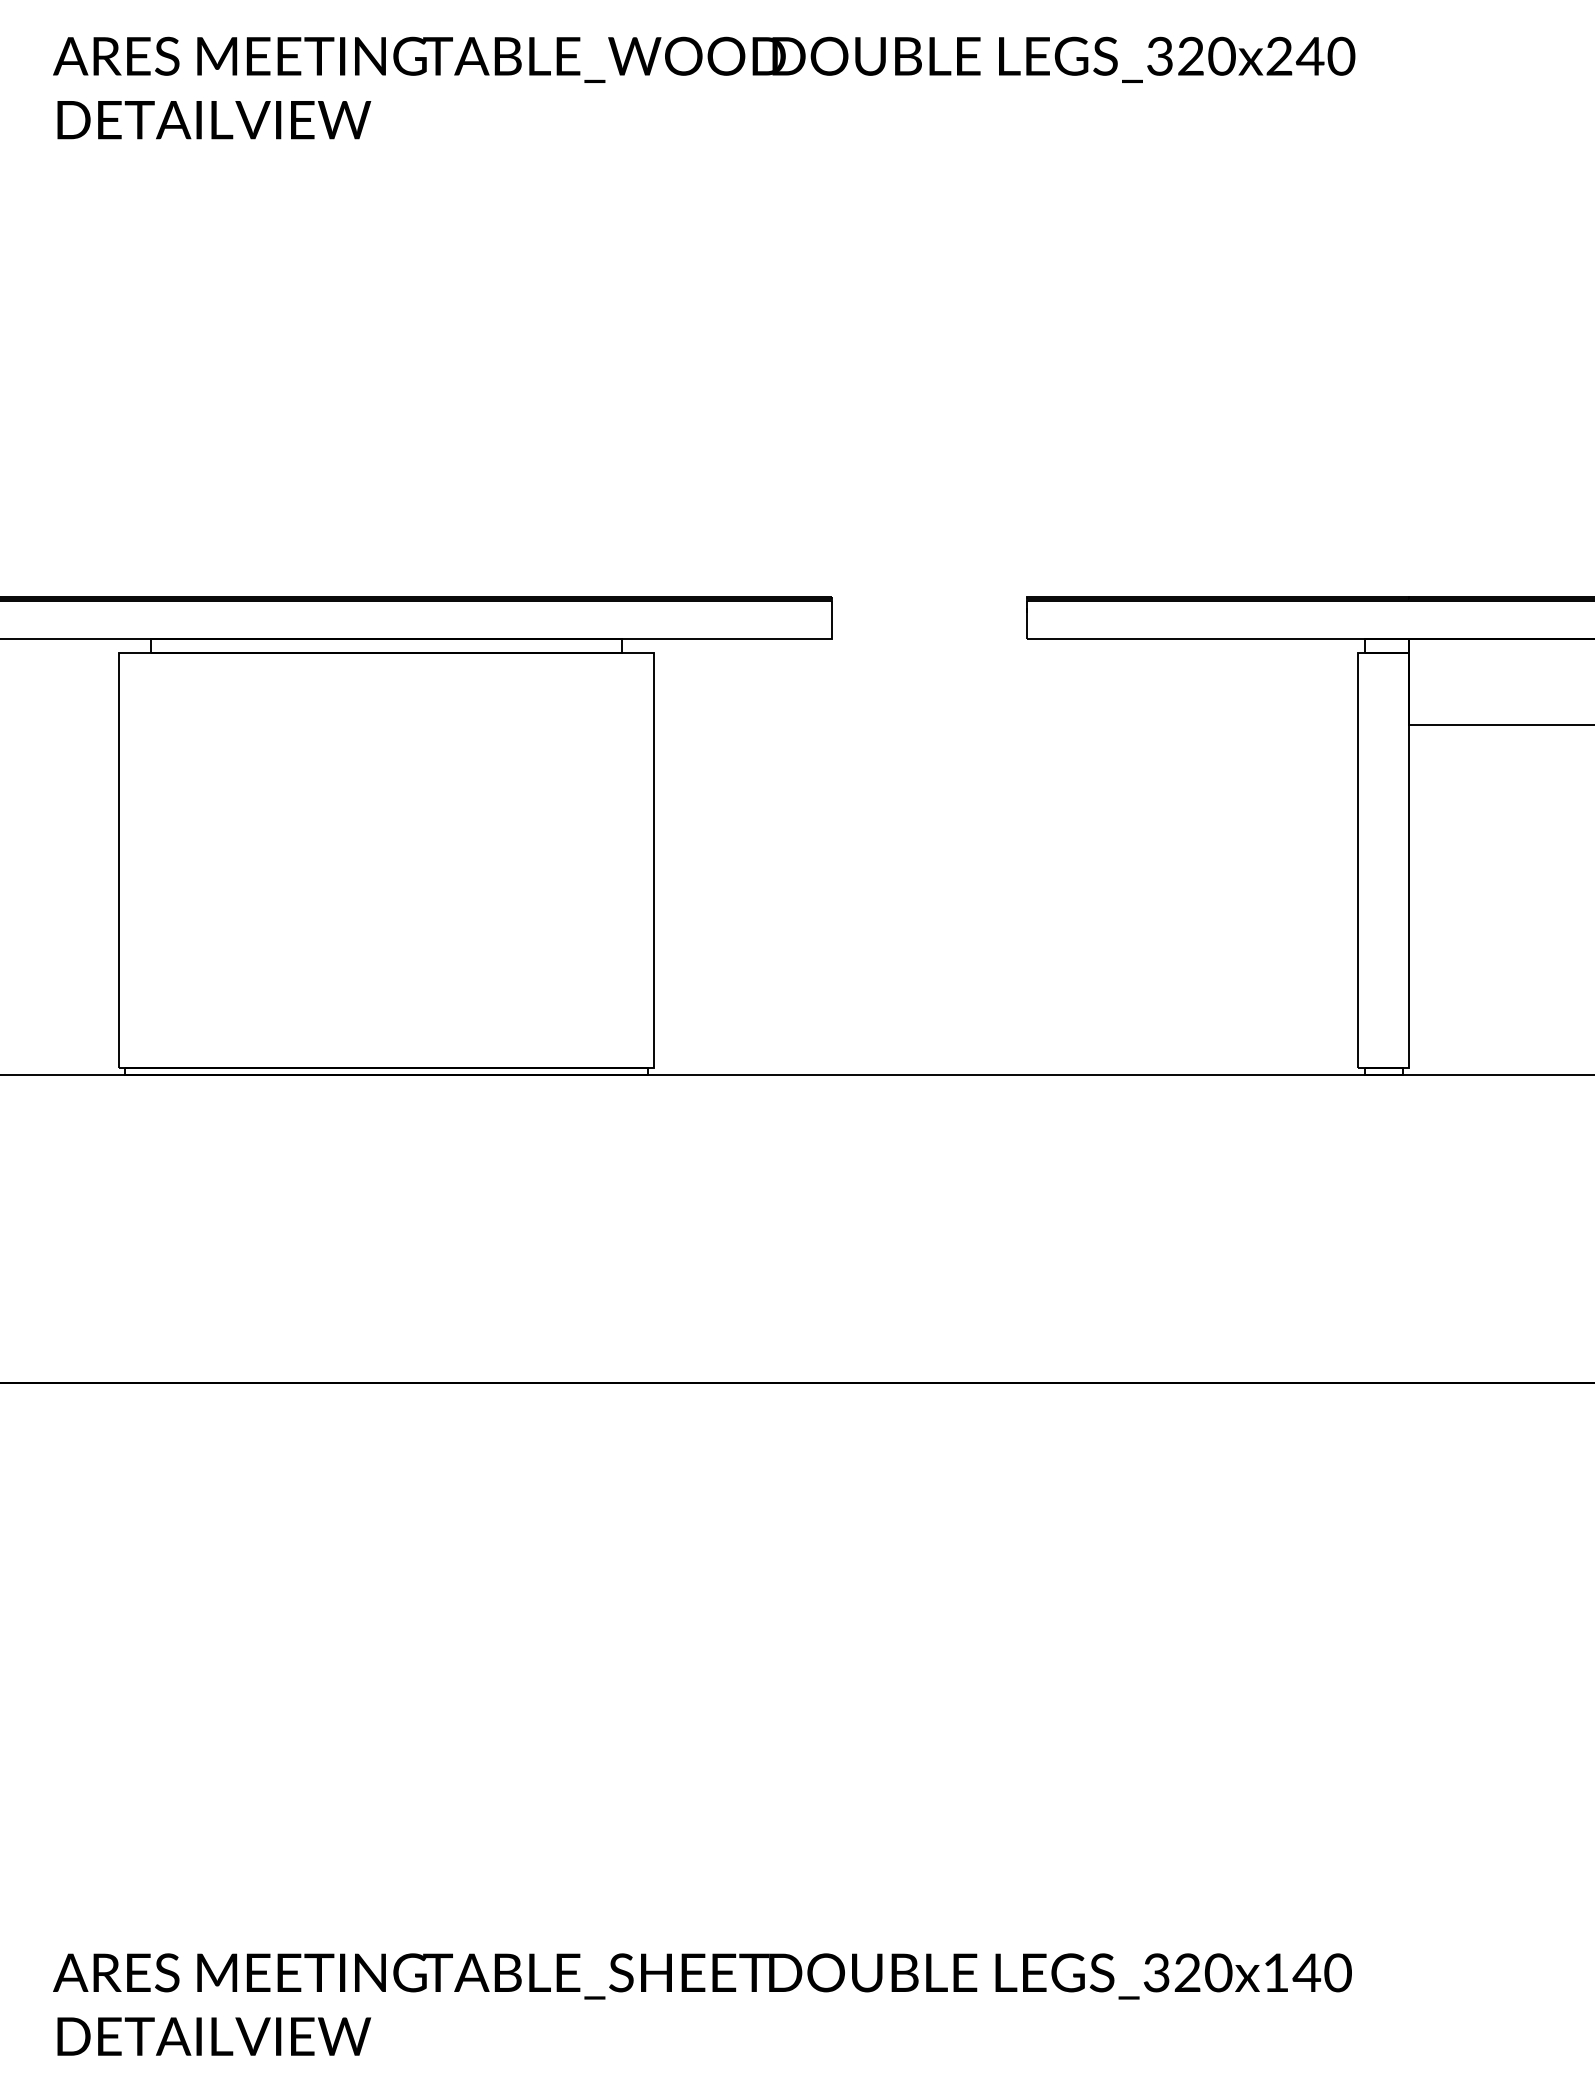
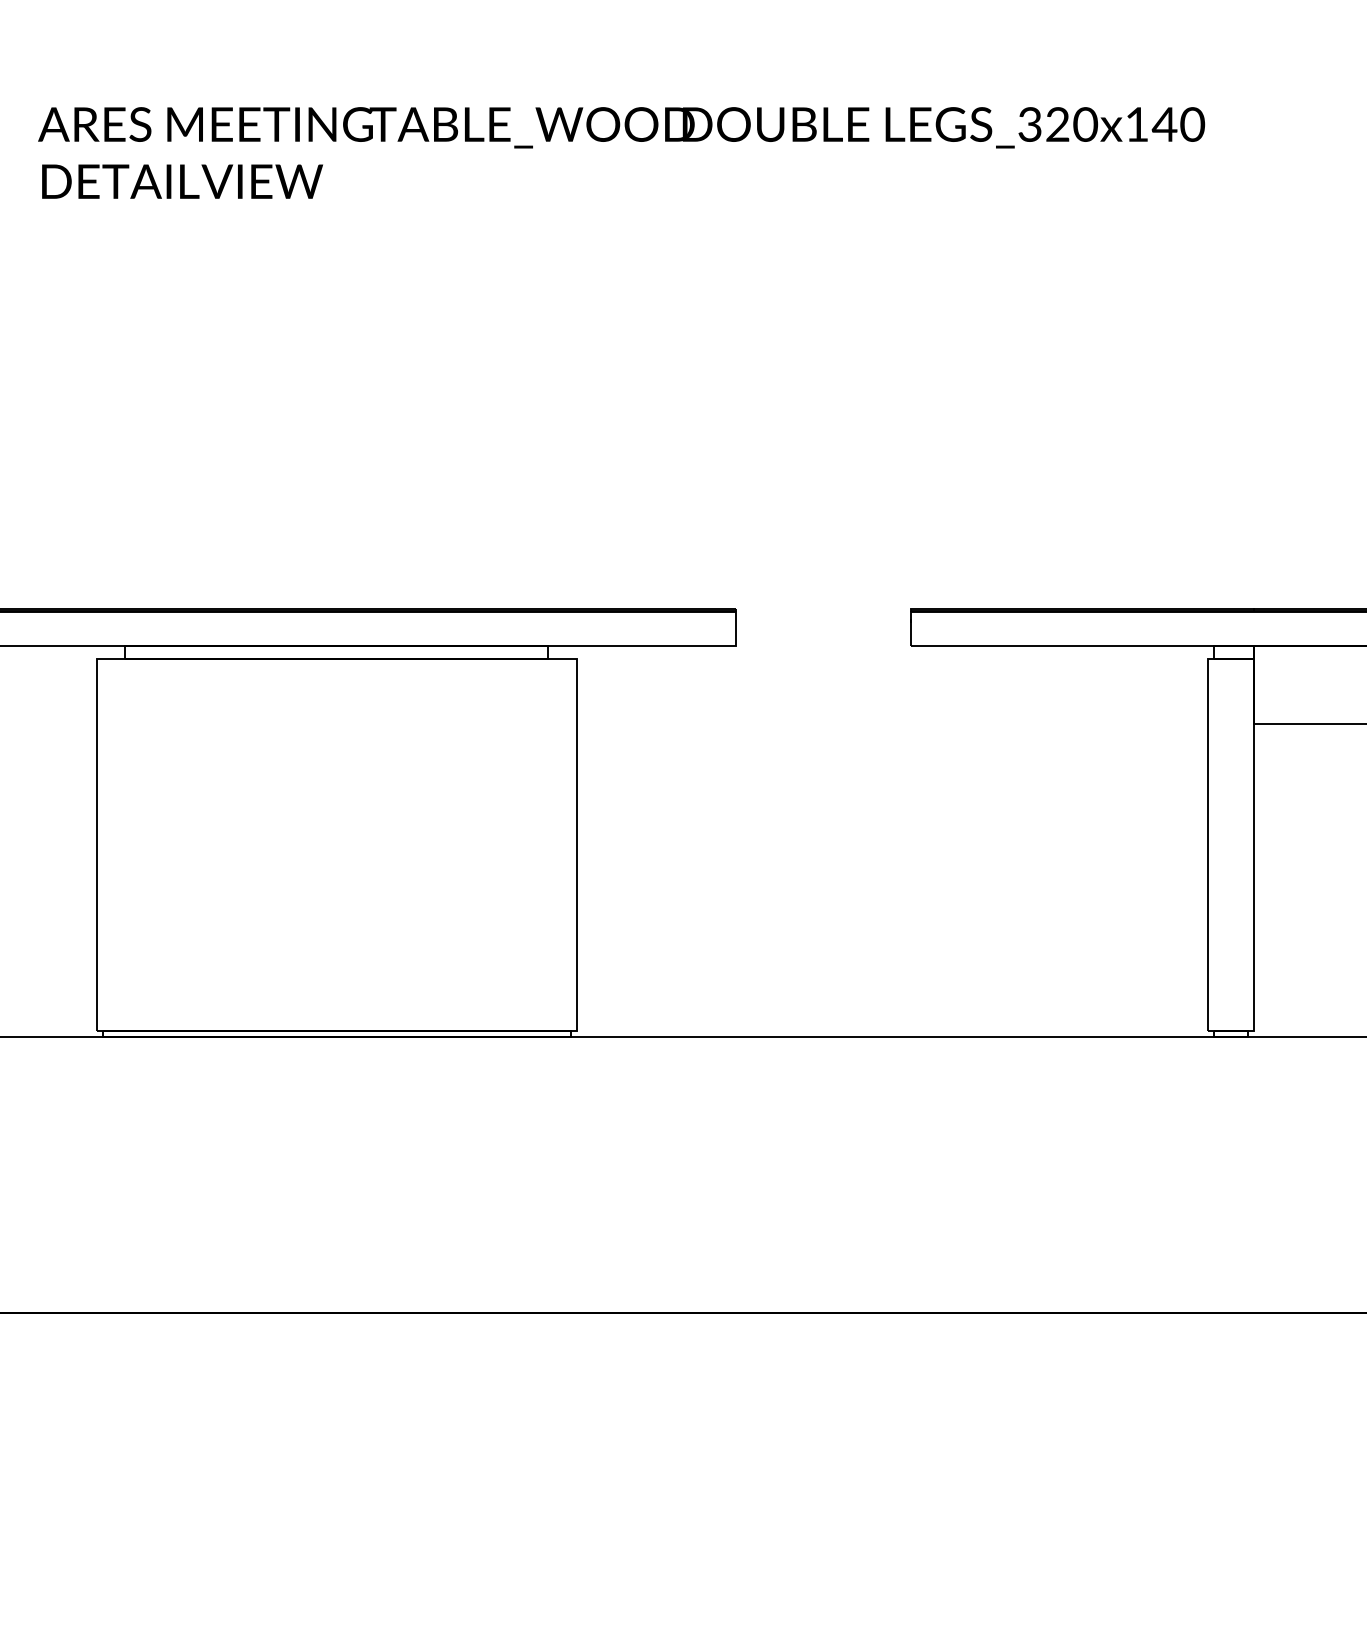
text: (1279, 55) -> (1137, 123), LEGS_320x240 -> LEGS_320x140

